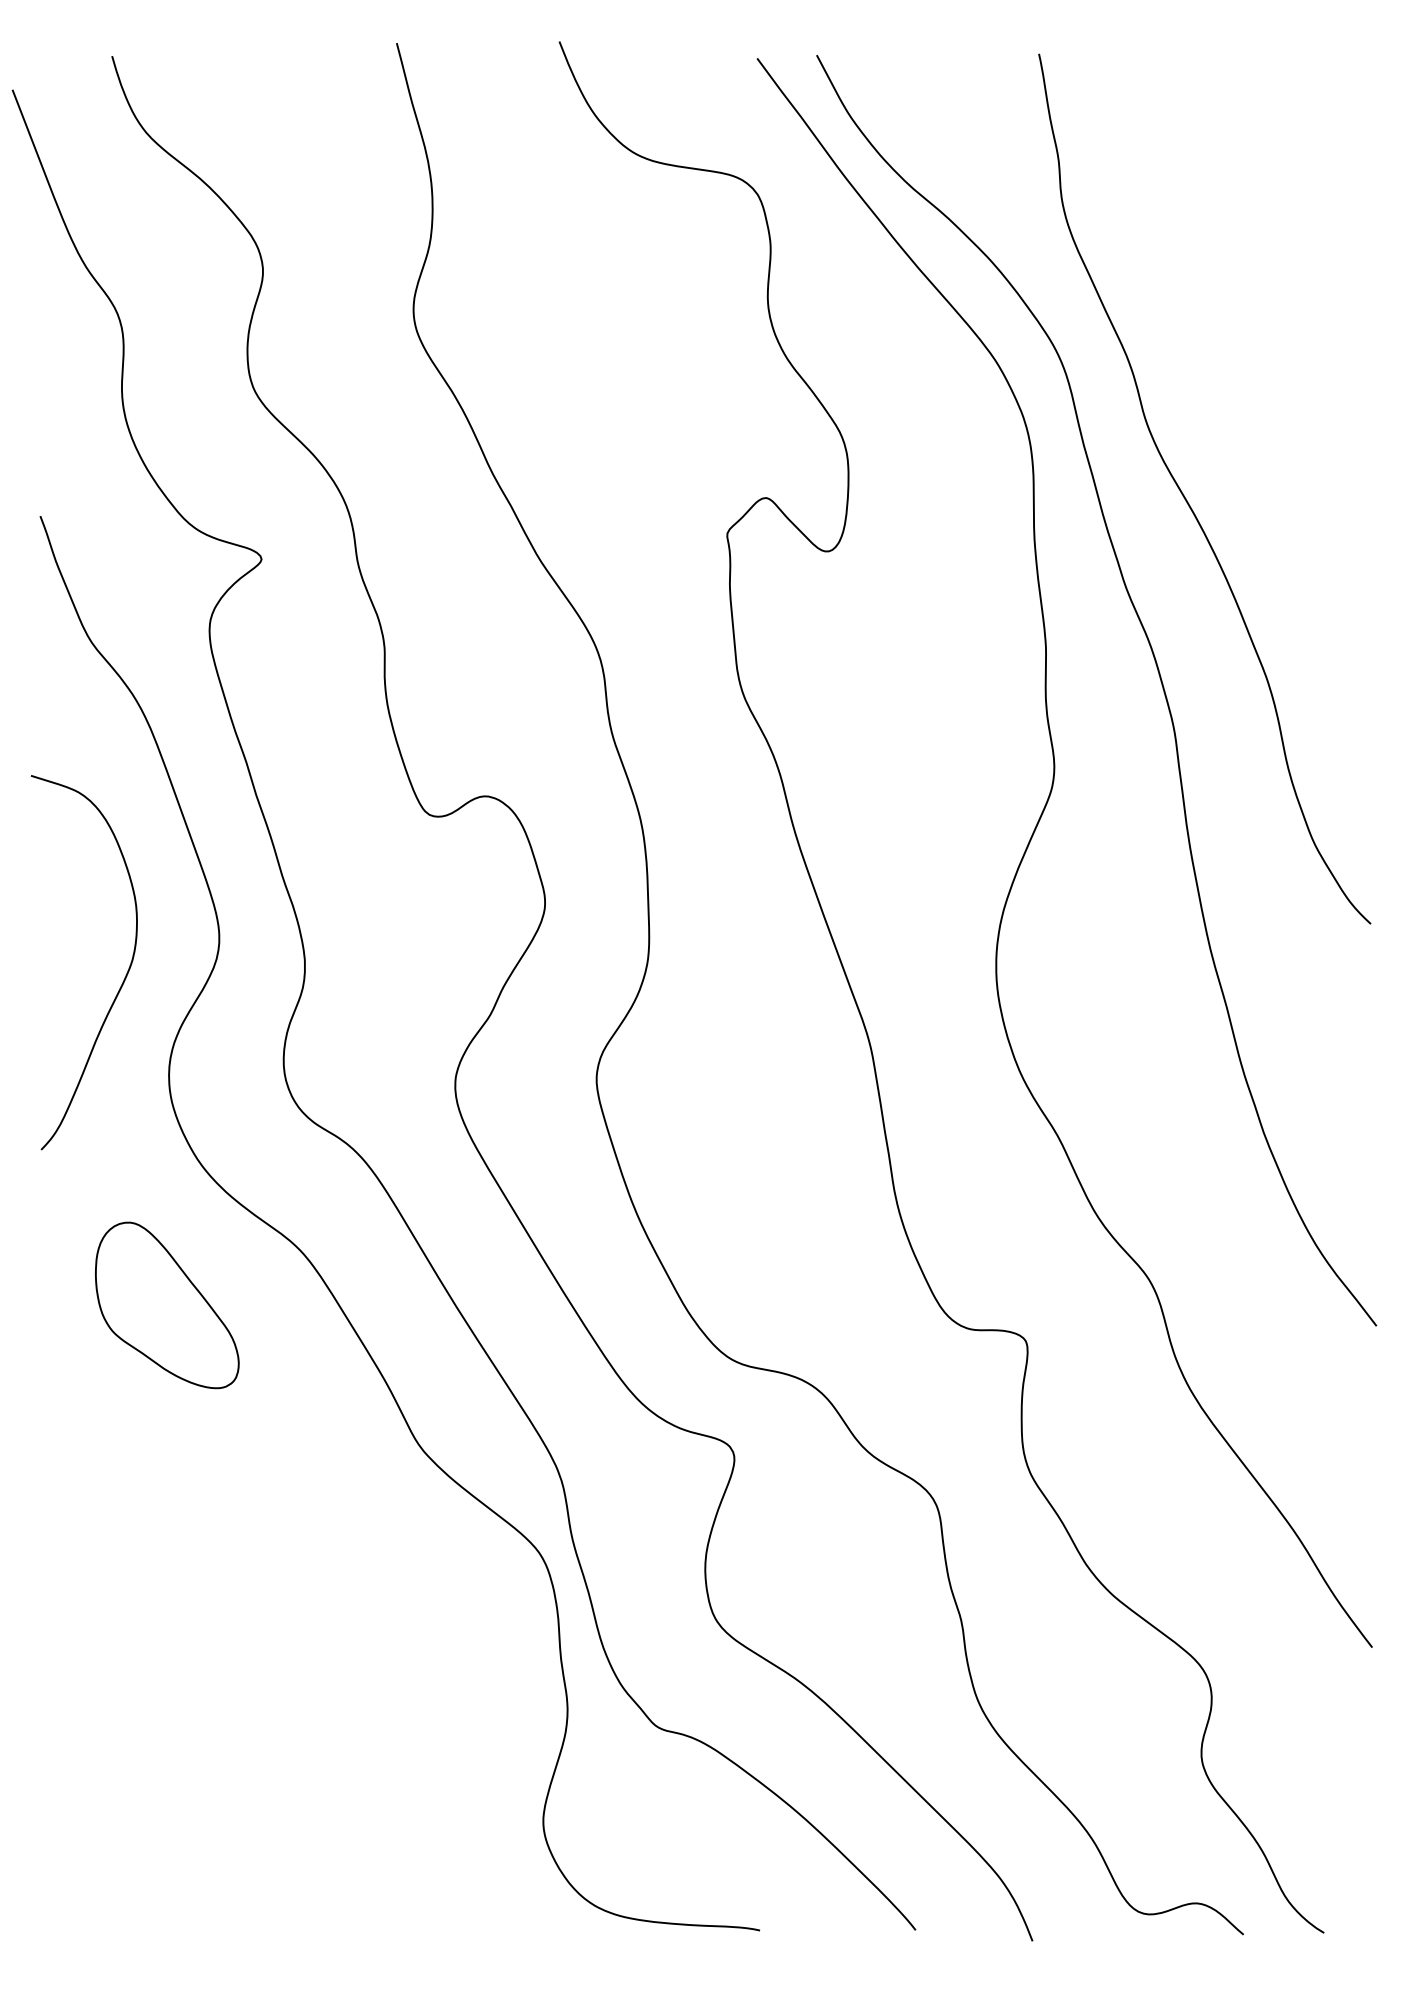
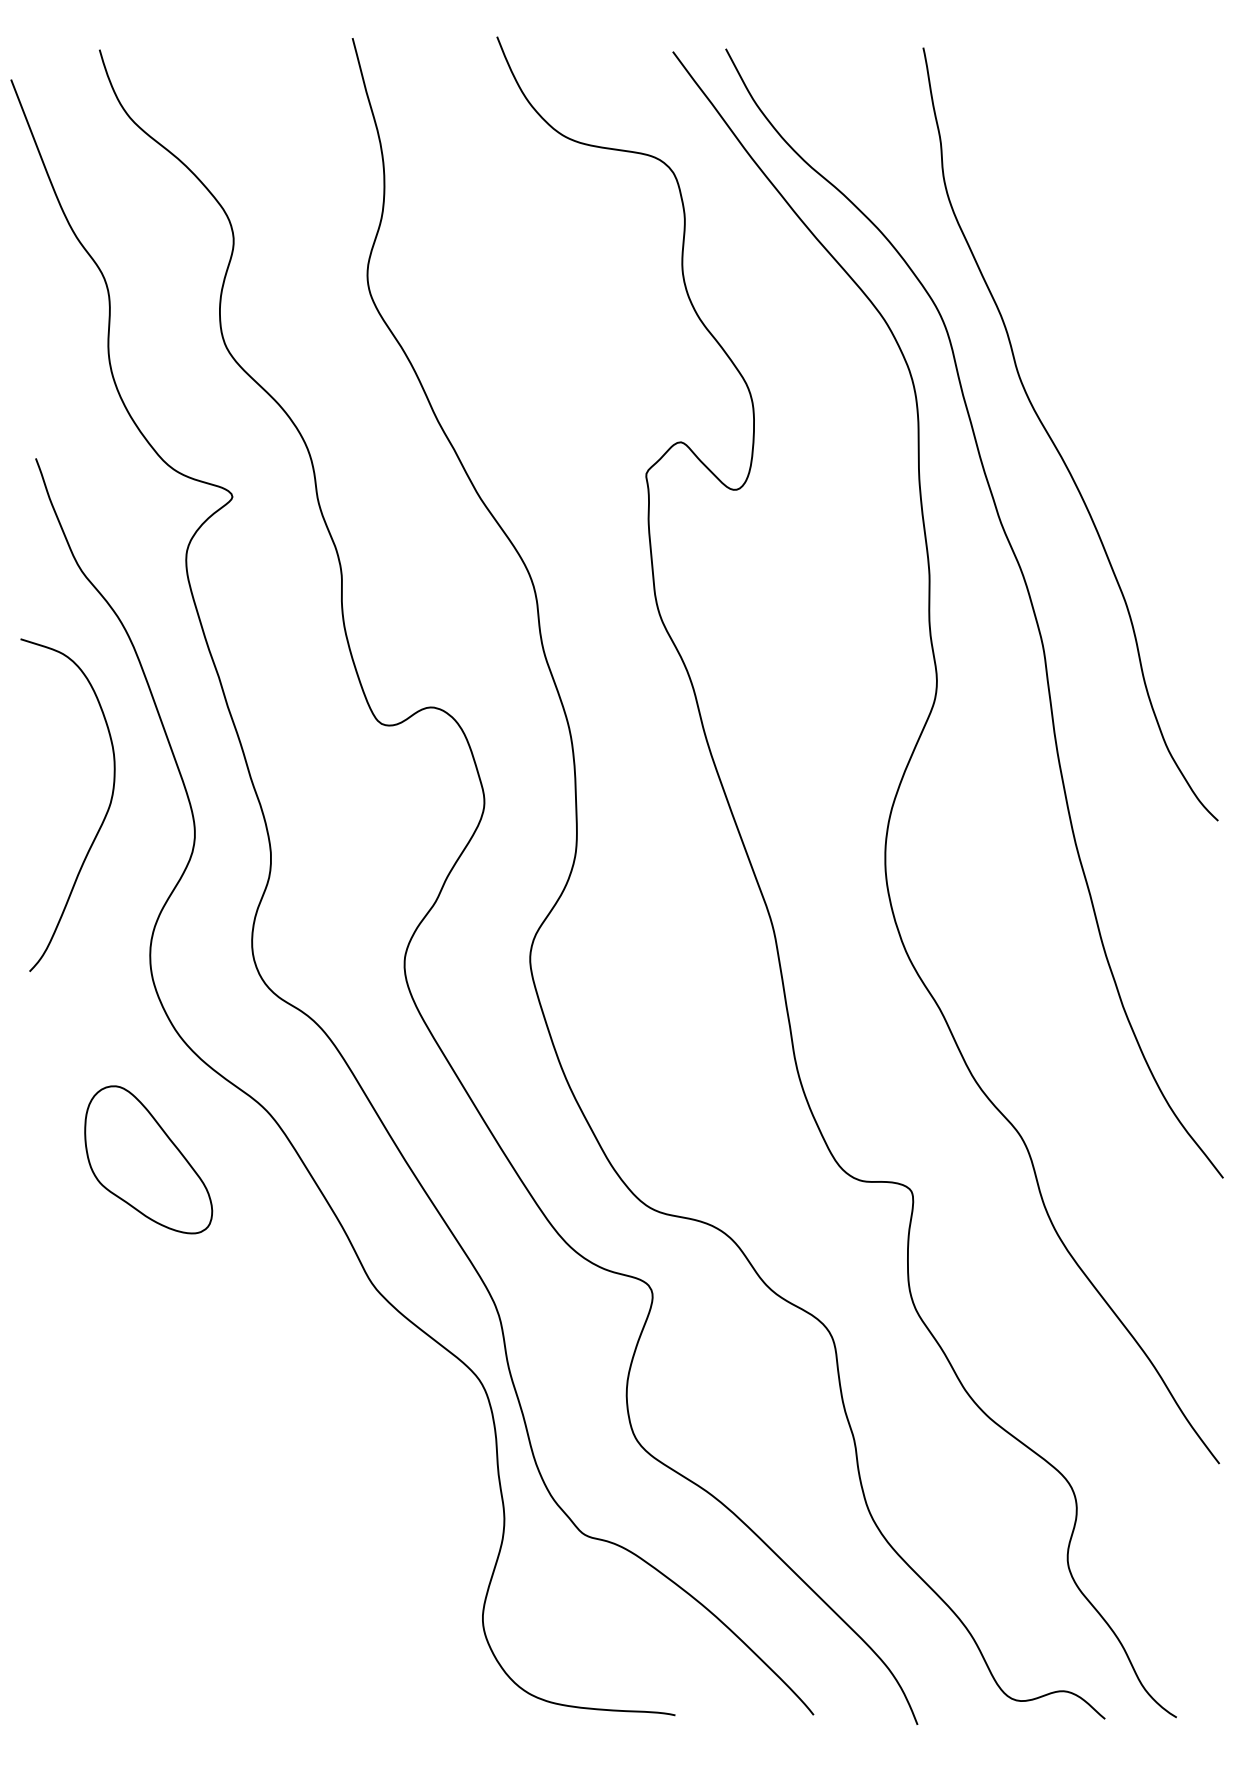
curve: (122, 982) -> (101, 822), moved

